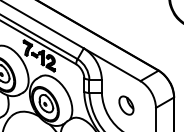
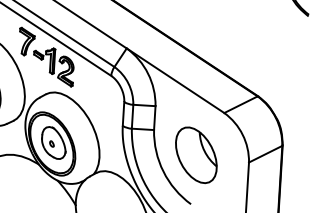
part: (126, 105) -> (196, 154), size x1.67

